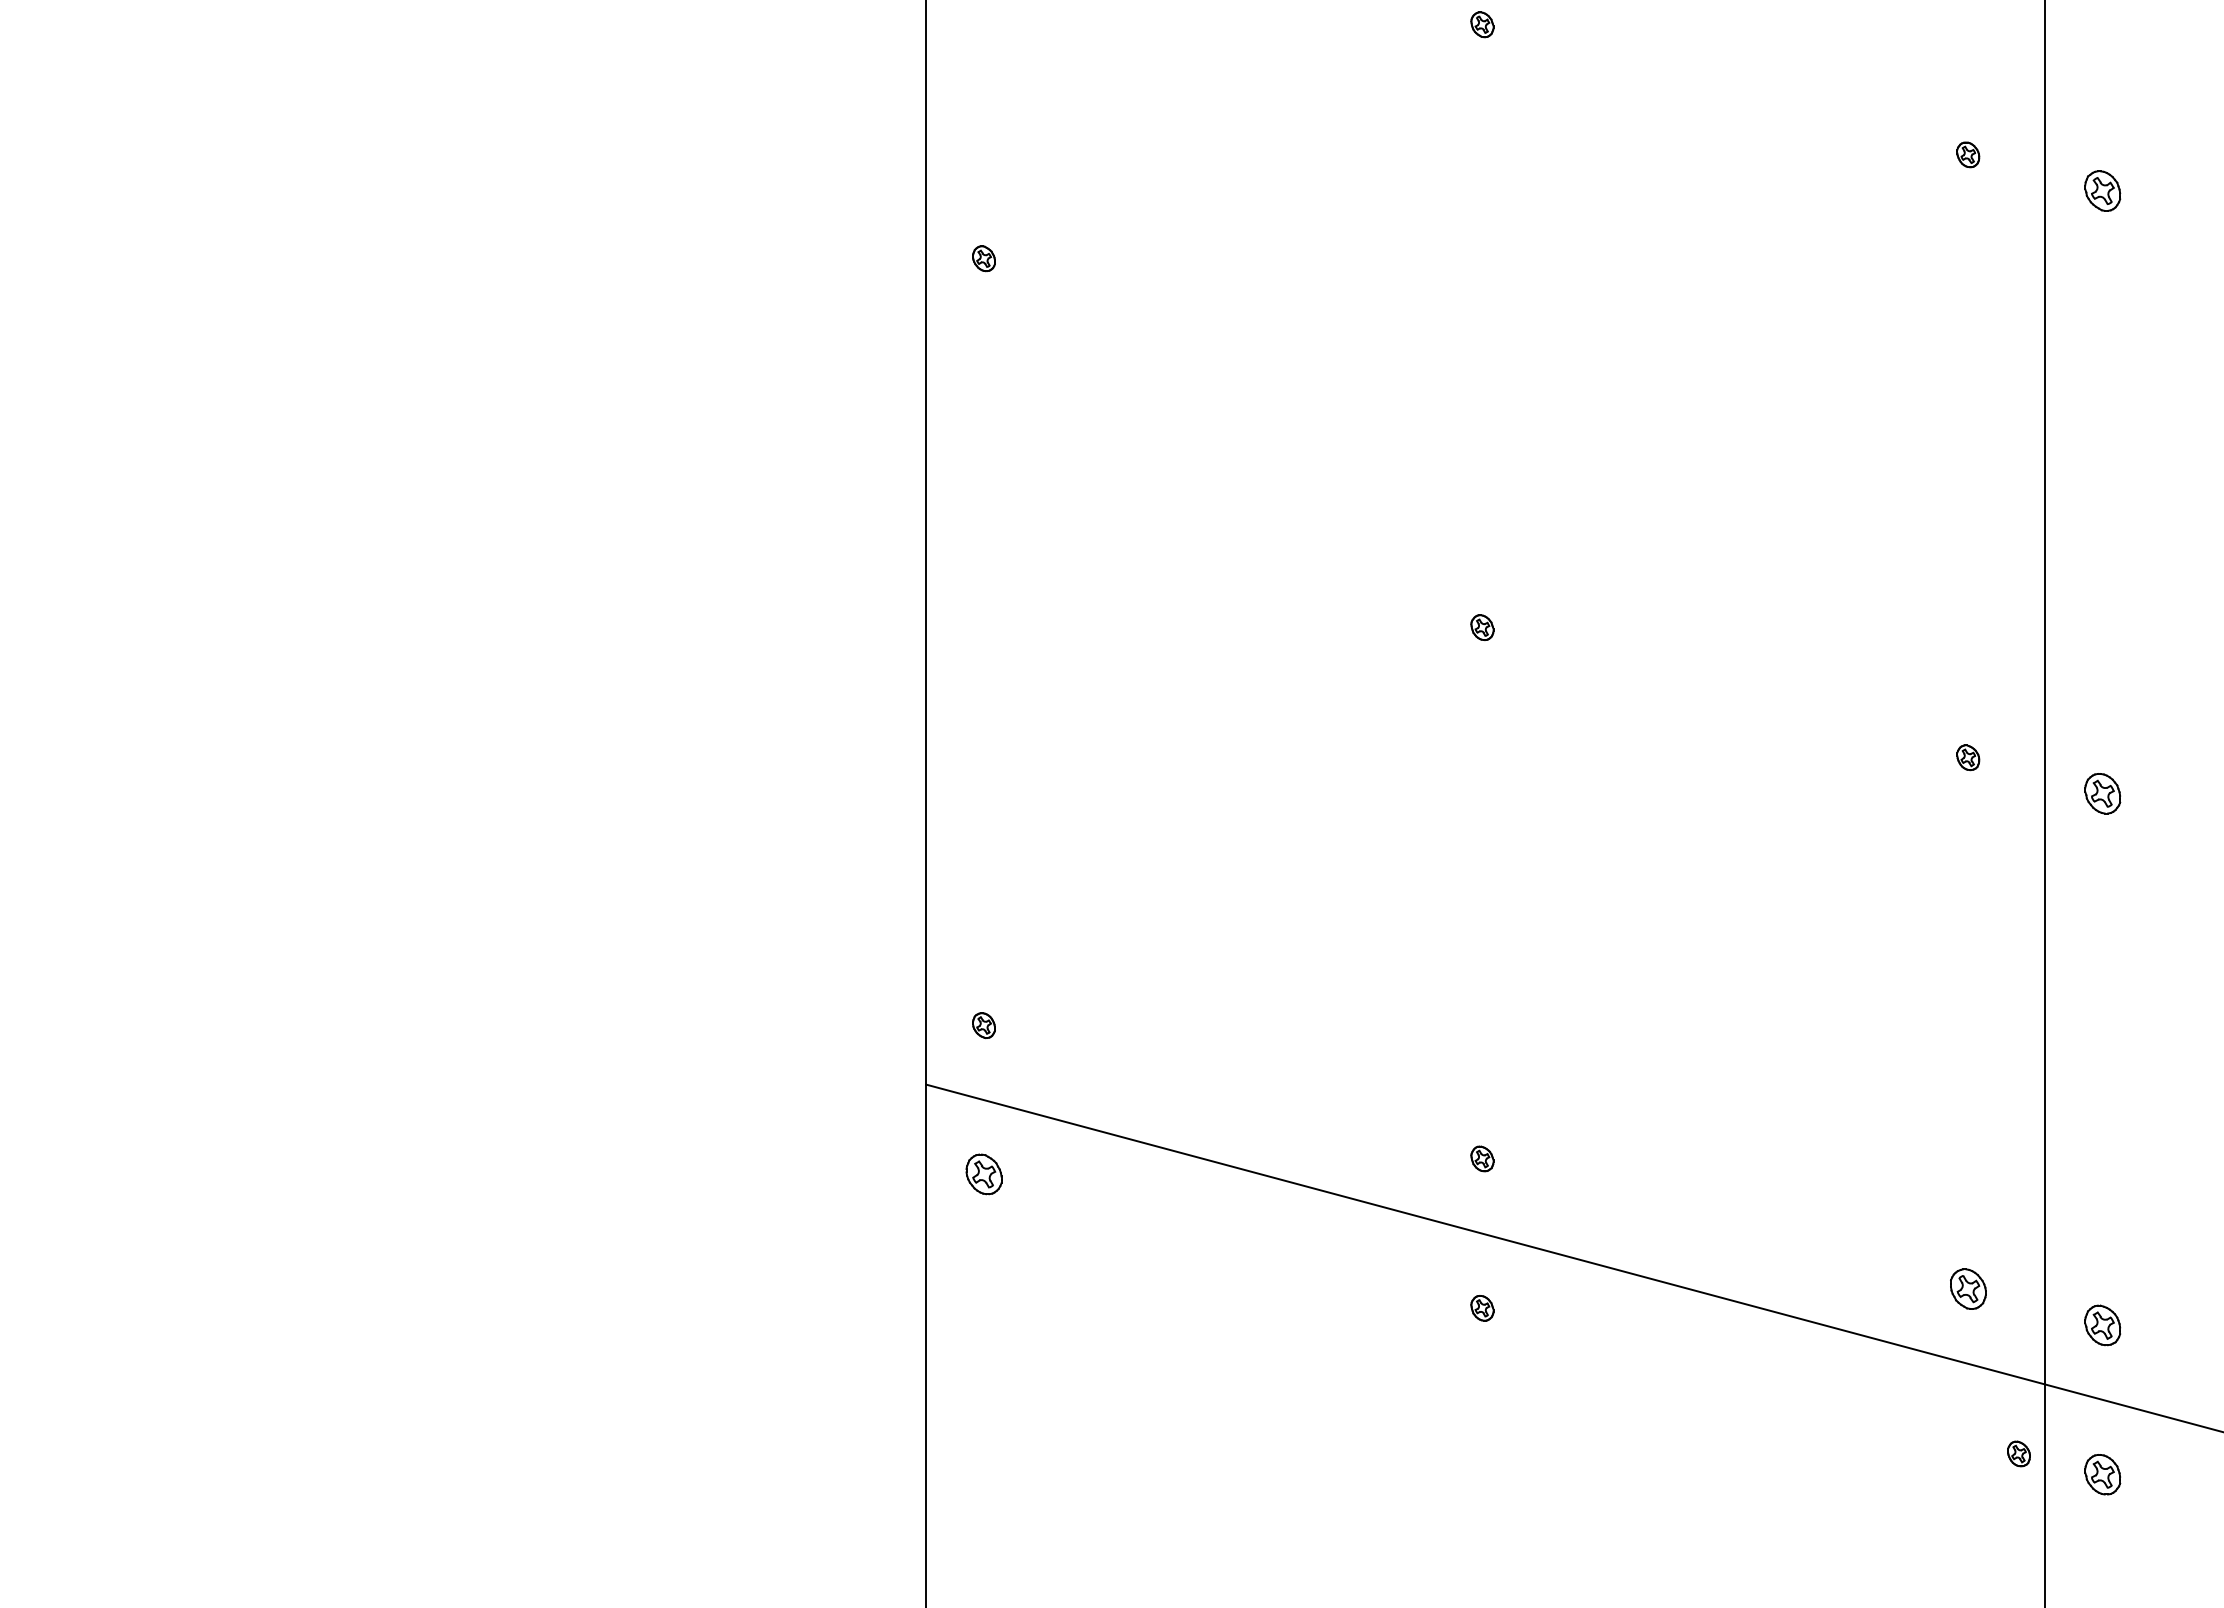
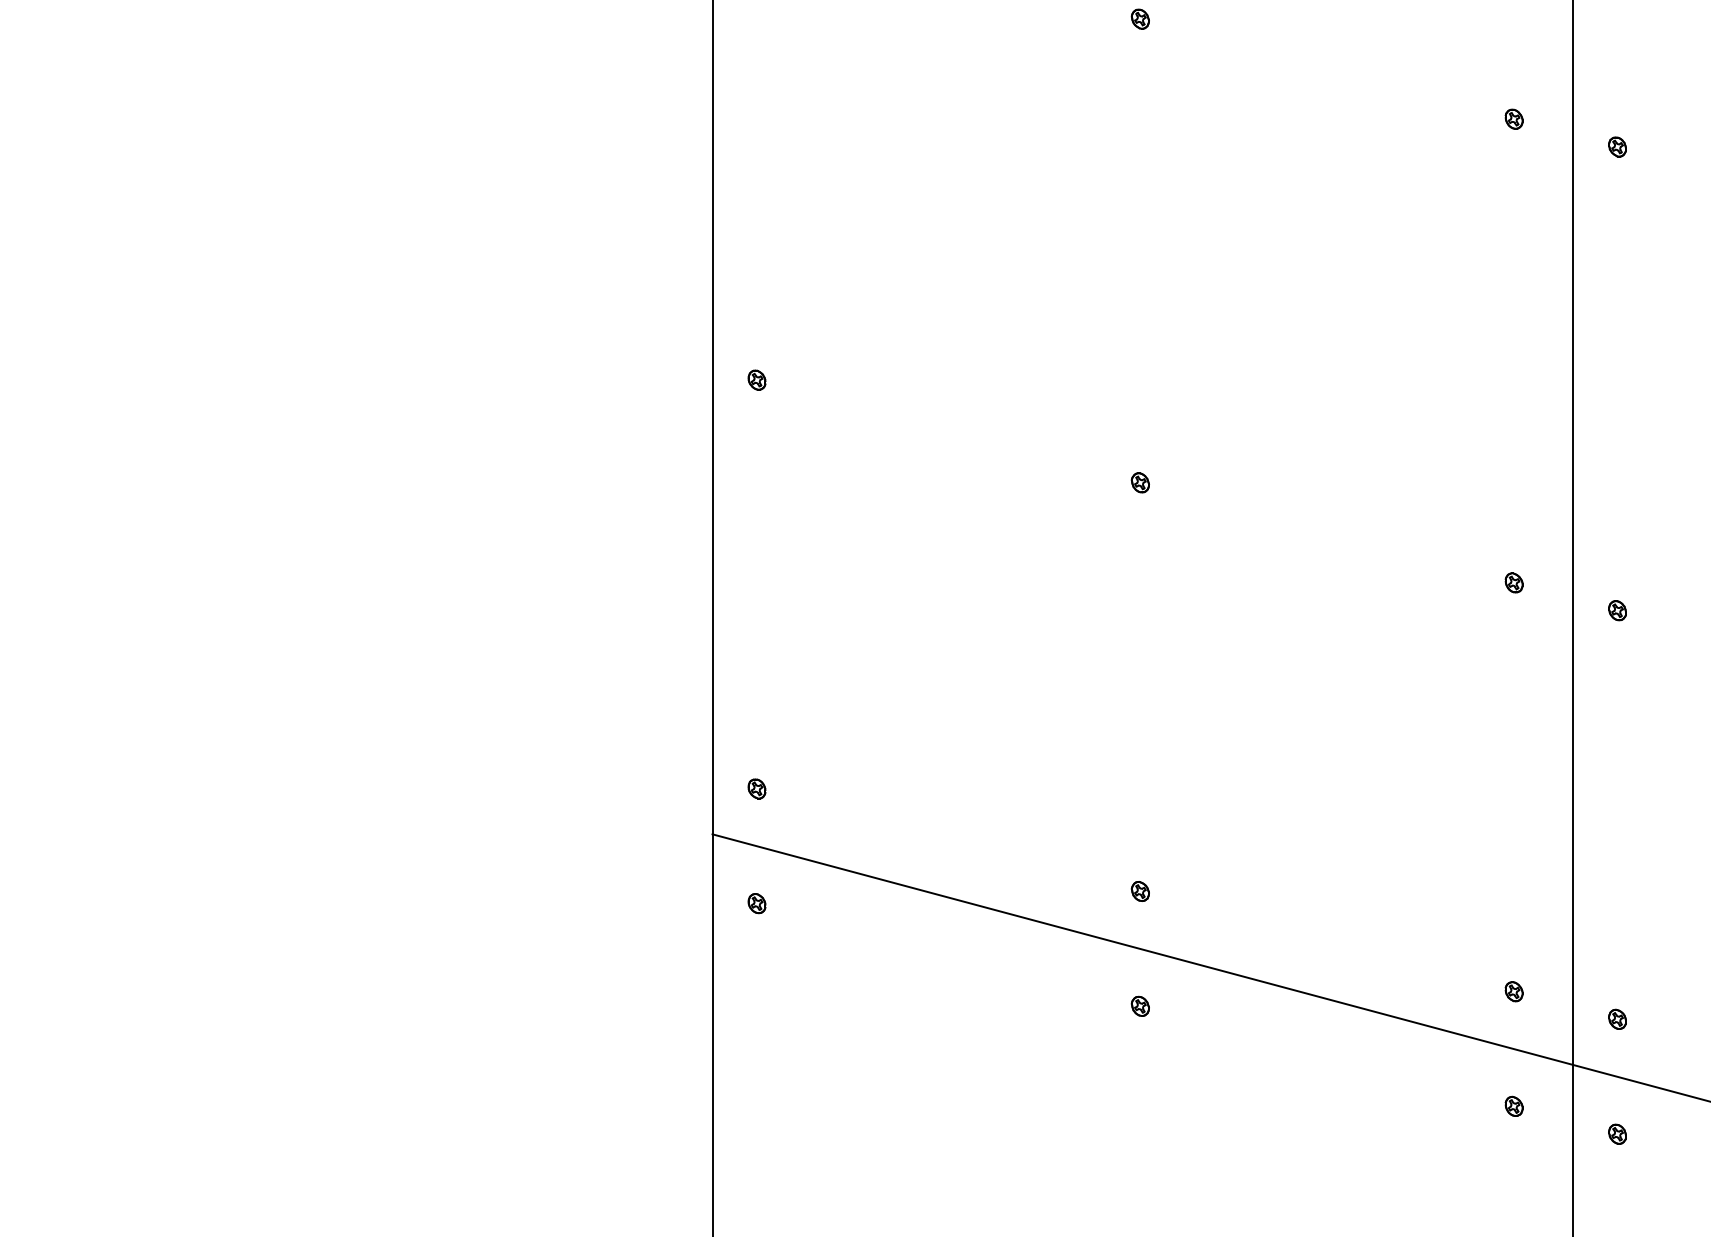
part: (2102, 190) -> (1617, 146), size x0.62
part: (983, 257) -> (756, 379), moved
part: (2102, 793) -> (1617, 610), size x0.62
part: (983, 1174) -> (756, 903), size x0.62
part: (1967, 1288) -> (1513, 991), size x0.62
part: (2102, 1324) -> (1617, 1018), size x0.62
part: (2018, 1452) -> (1513, 1105), moved
part: (2102, 1473) -> (1617, 1133), size x0.62

